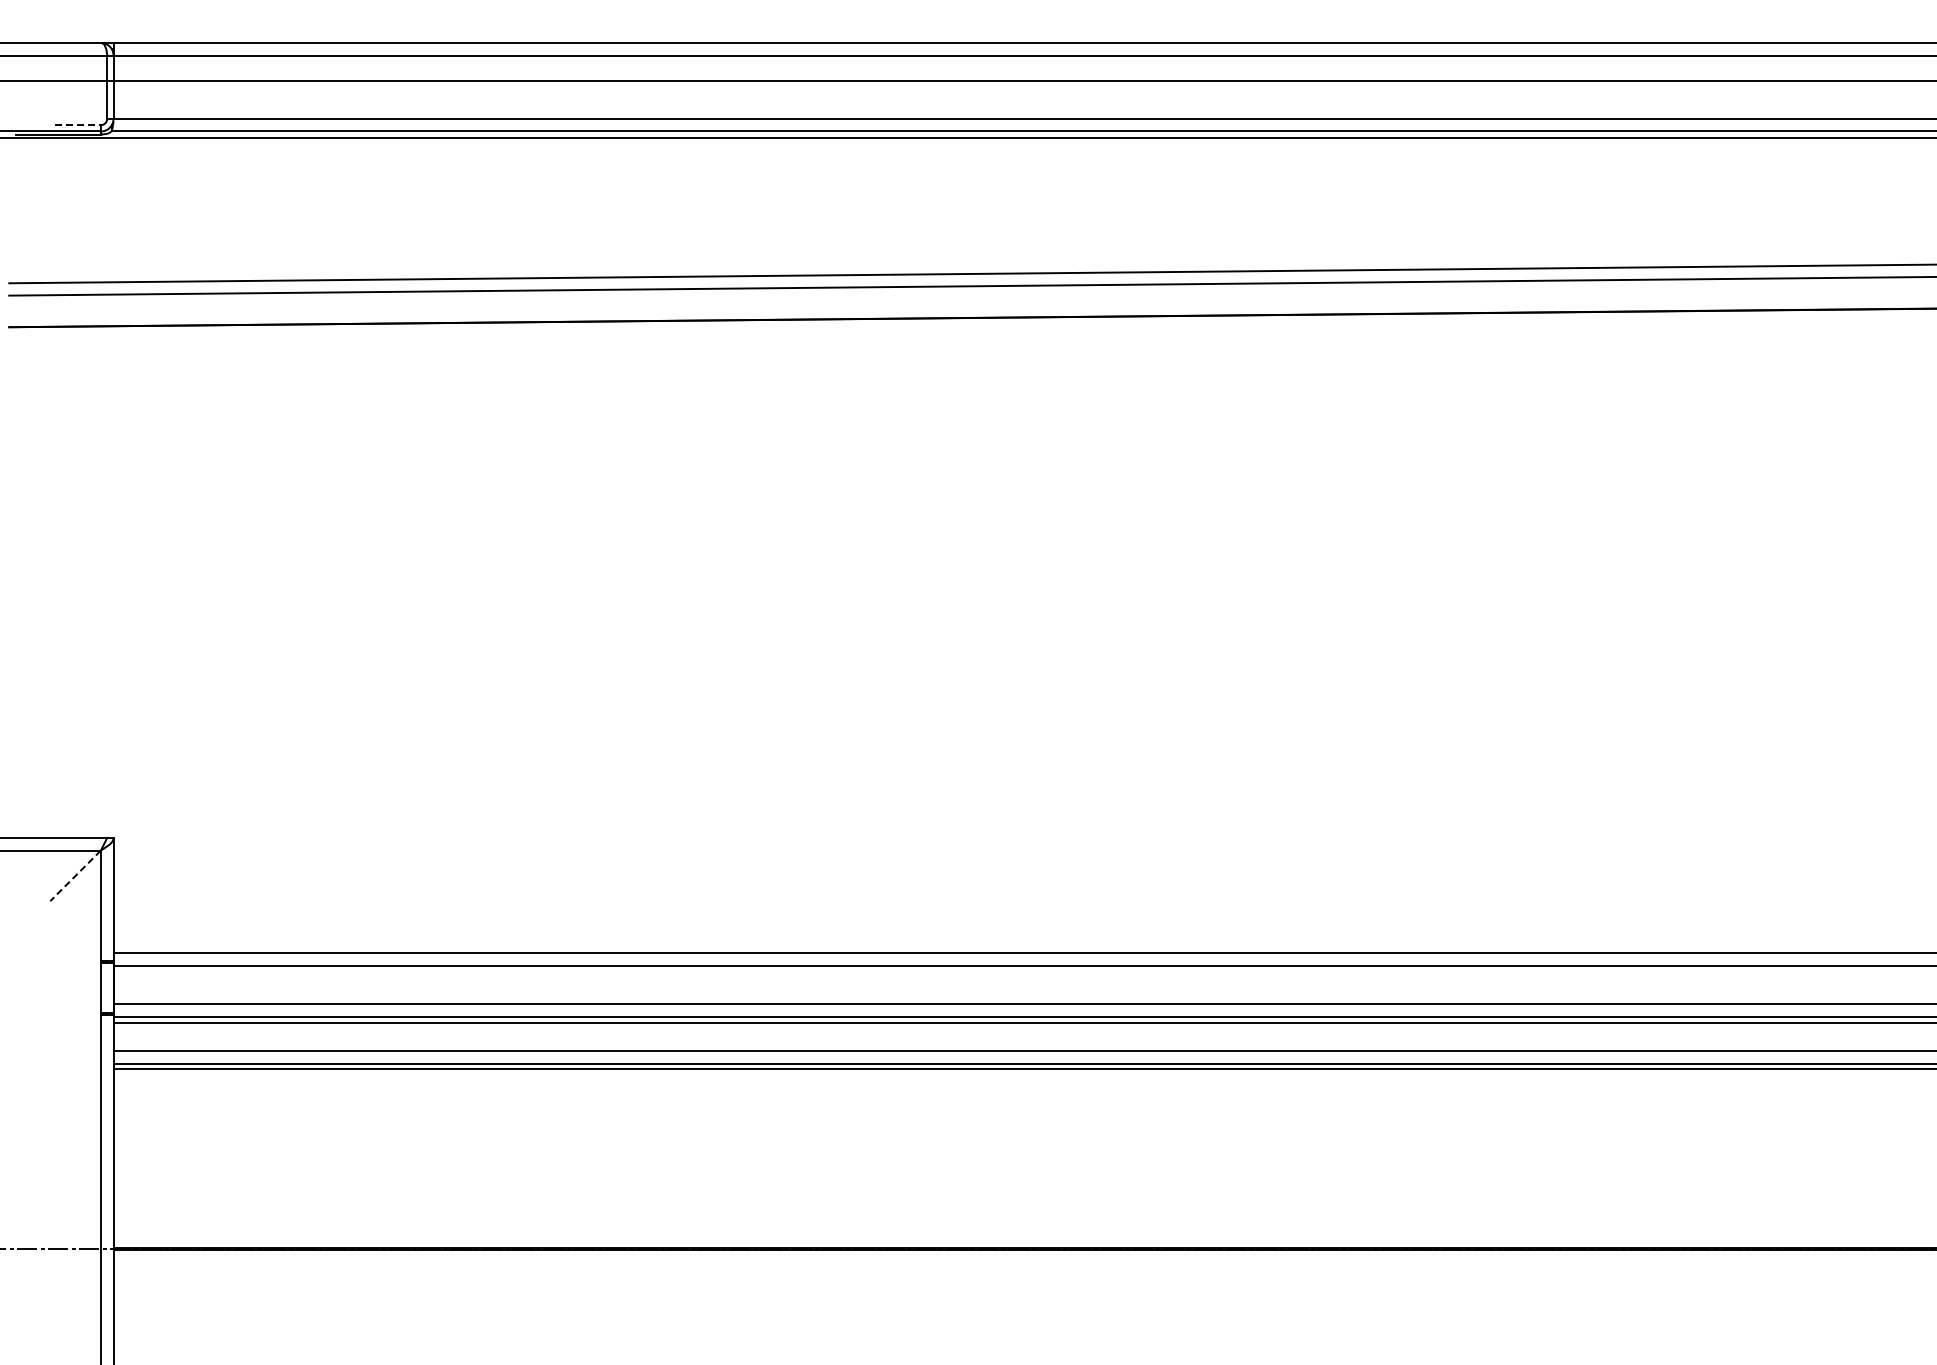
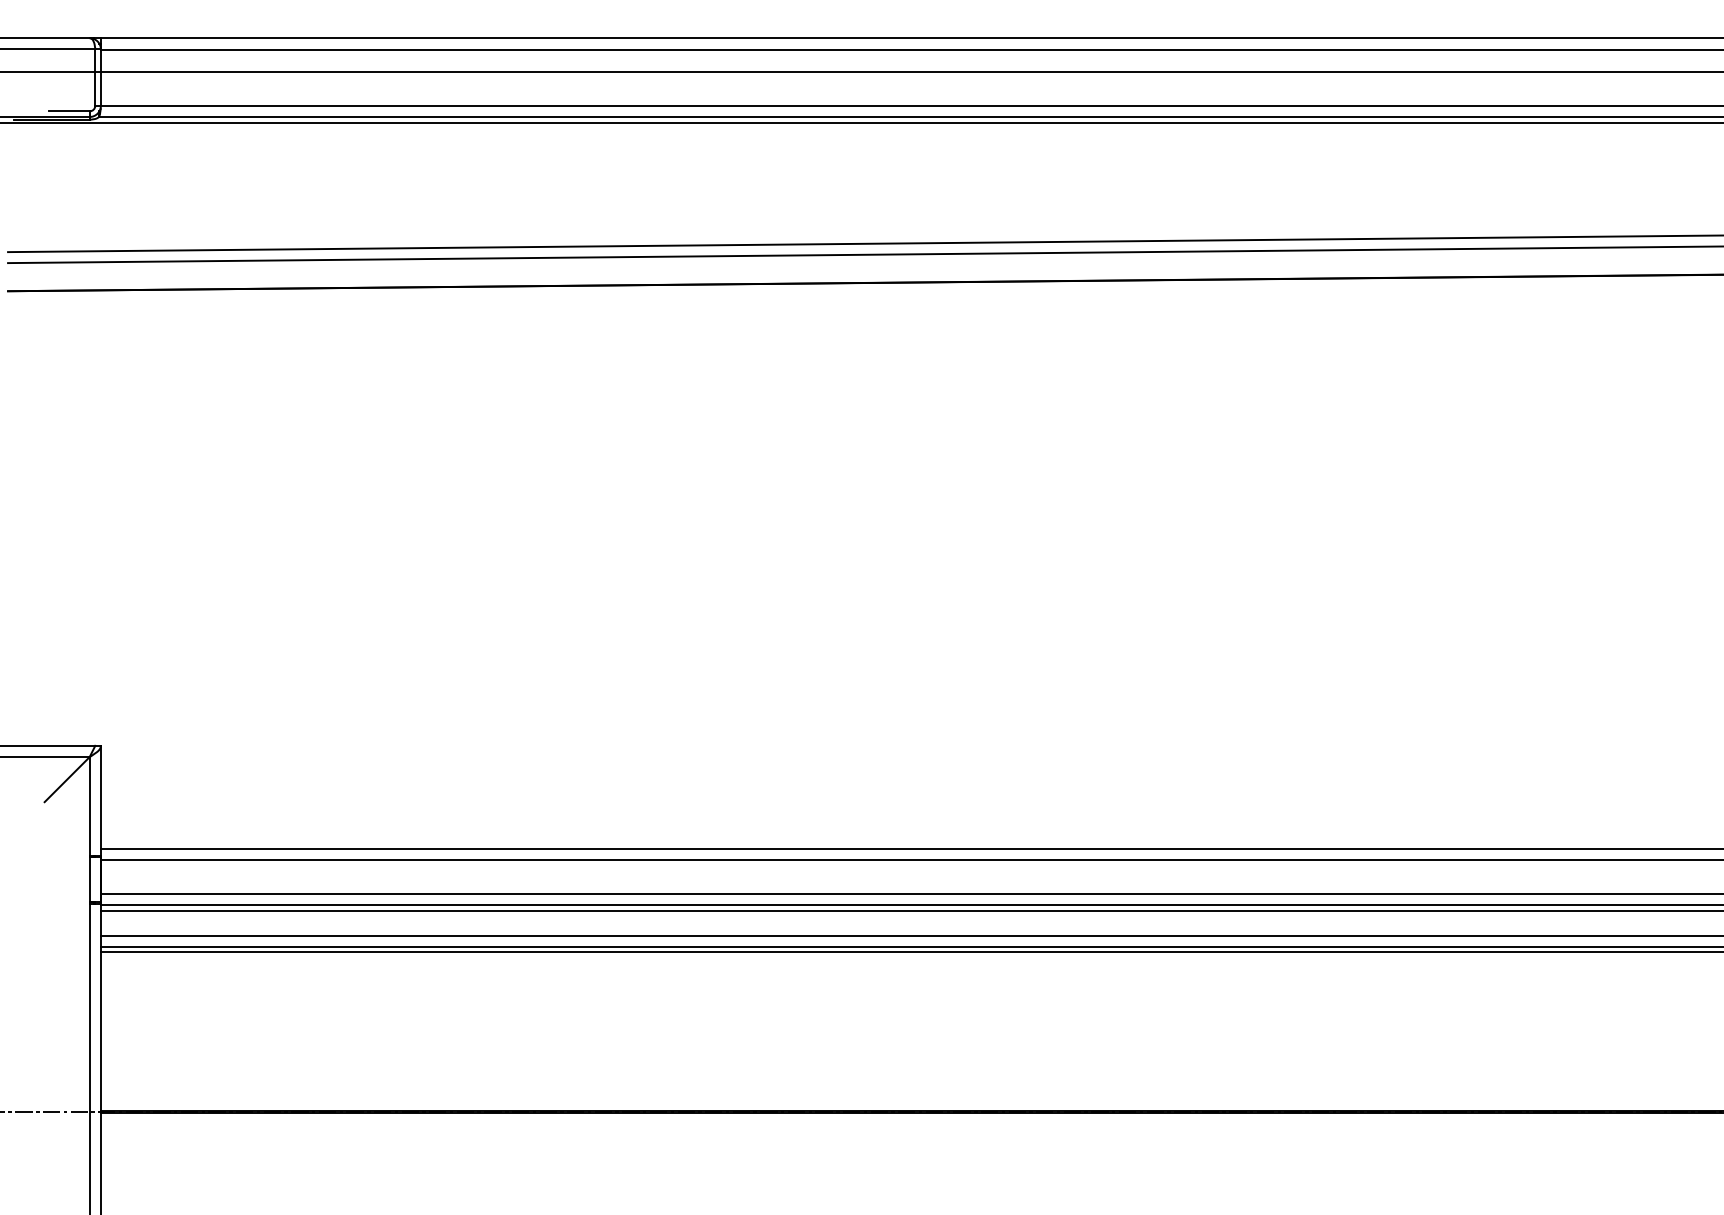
line: (78, 125) -> (69, 111), dashed -> solid
line: (75, 875) -> (67, 779), dashed -> solid

